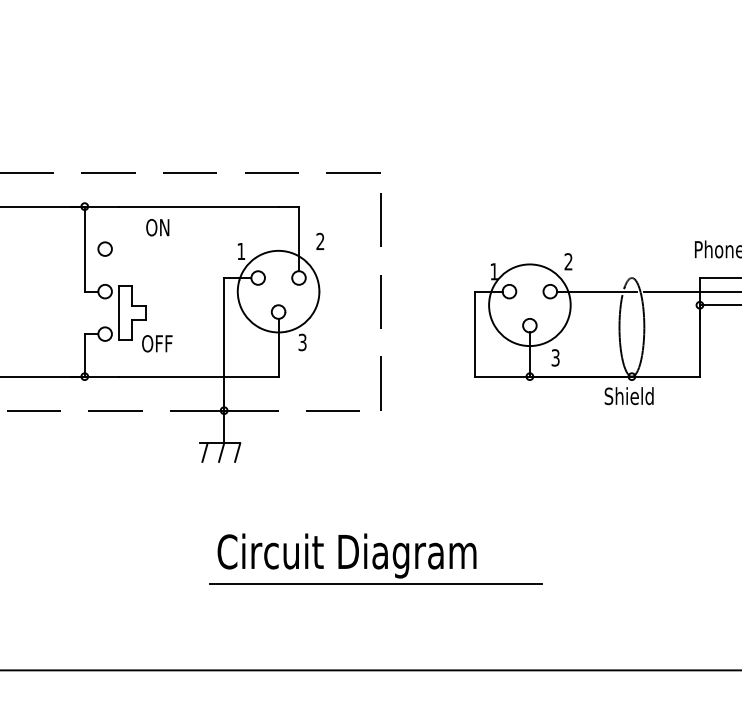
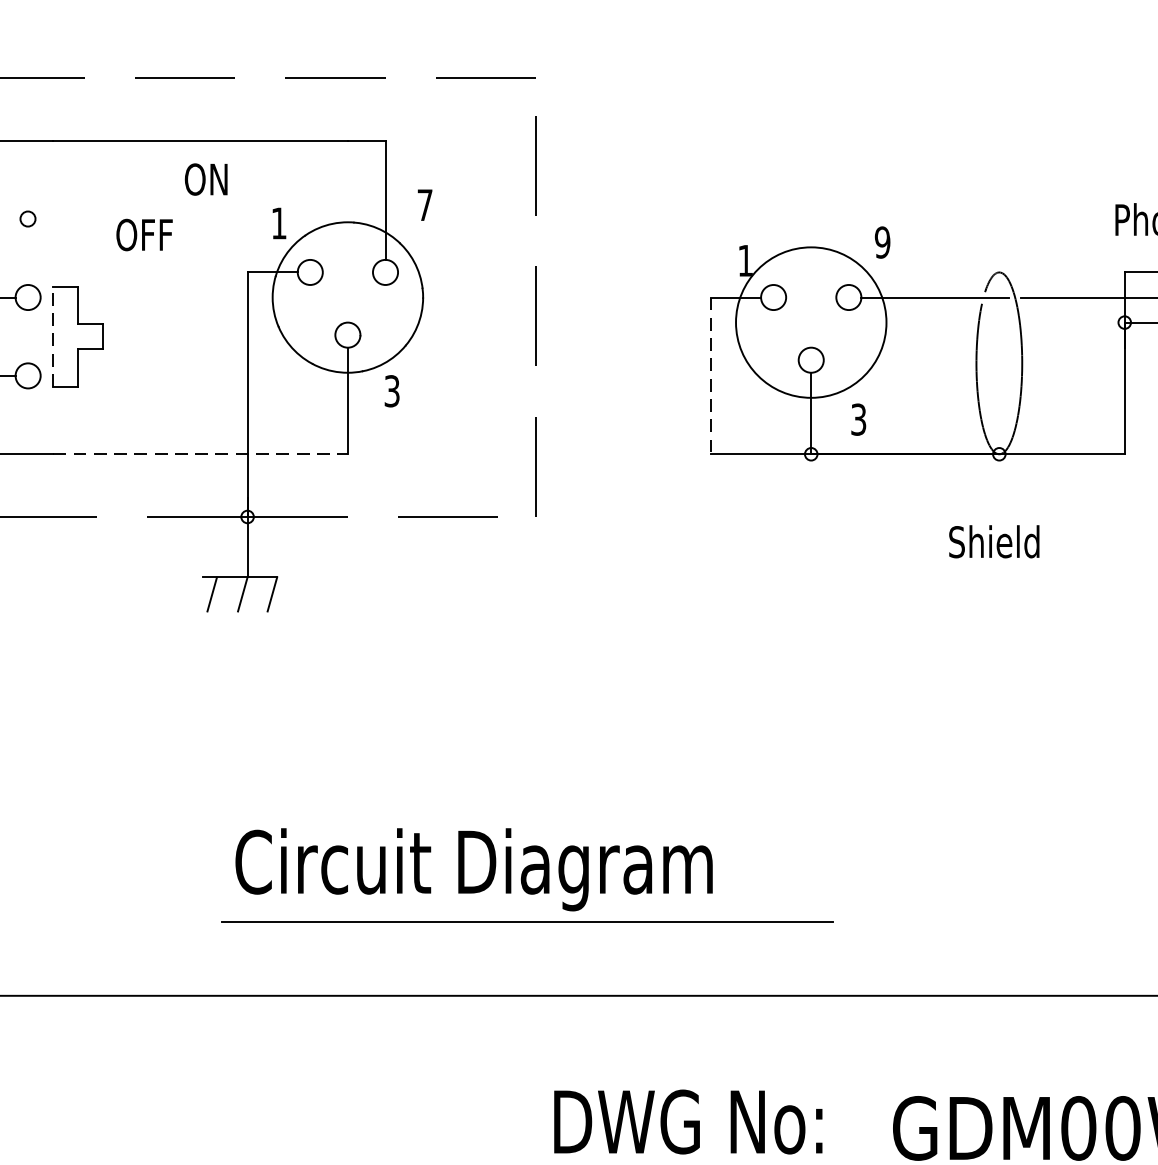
text: (157, 227) -> (205, 179), moved
text: (320, 241) -> (425, 205), 2 -> 7
circle: (104, 248) -> (26, 217), size x0.6
text: (568, 261) -> (882, 241), 2 -> 9
line: (118, 312) -> (52, 335), solid -> dashed
line: (475, 334) -> (710, 376), solid -> dashed
text: (157, 343) -> (144, 234), moved
line: (198, 376) -> (200, 453), solid -> dashed
text: (628, 396) -> (993, 542), moved
part: (375, 558) -> (526, 874), moved

